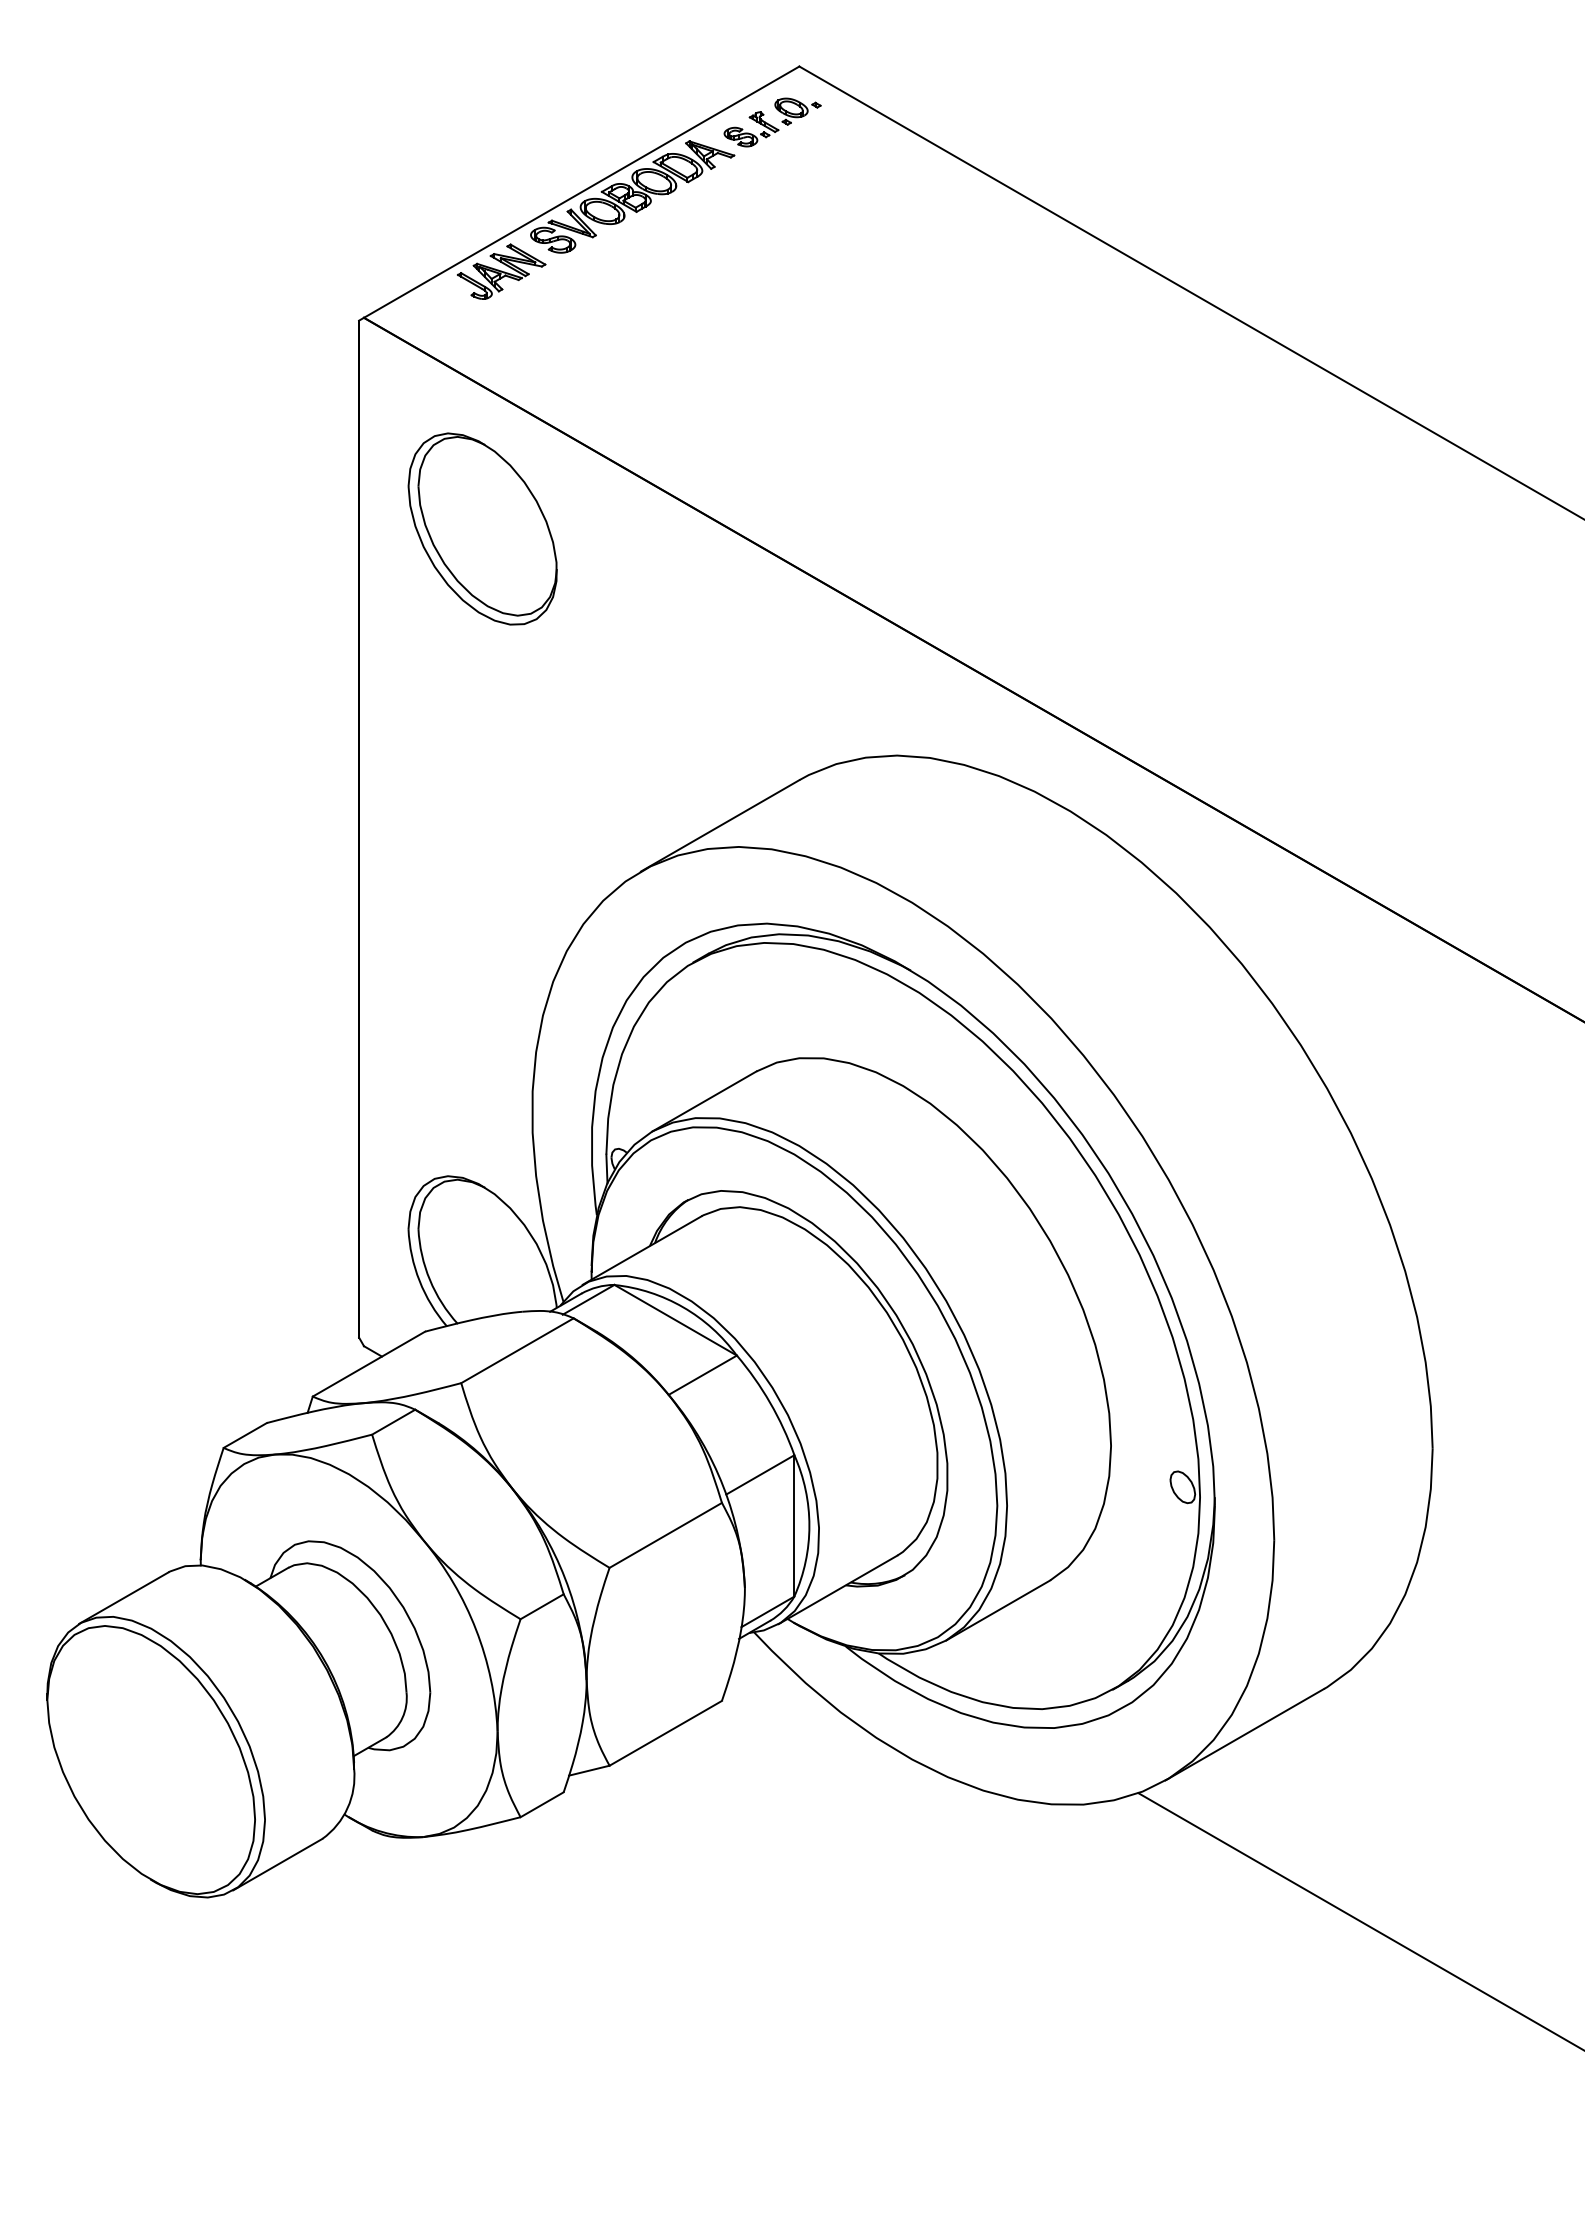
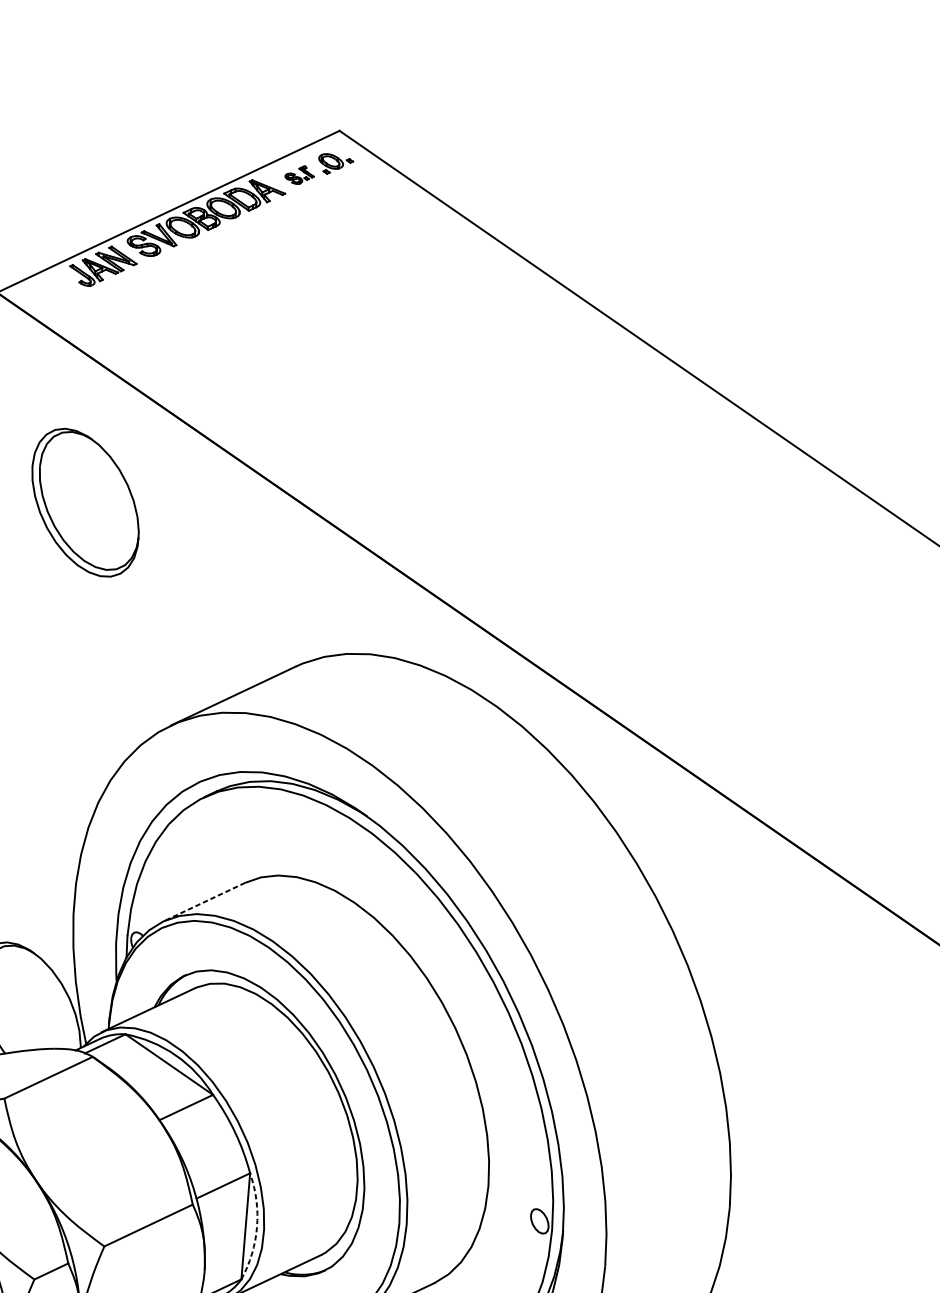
part: (751, 129) -> (299, 175), size x0.7
part: (482, 528) -> (85, 502), moved
line: (704, 1101) -> (204, 902), solid -> dashed
arc: (809, 1525) -> (257, 1226), solid -> dashed

